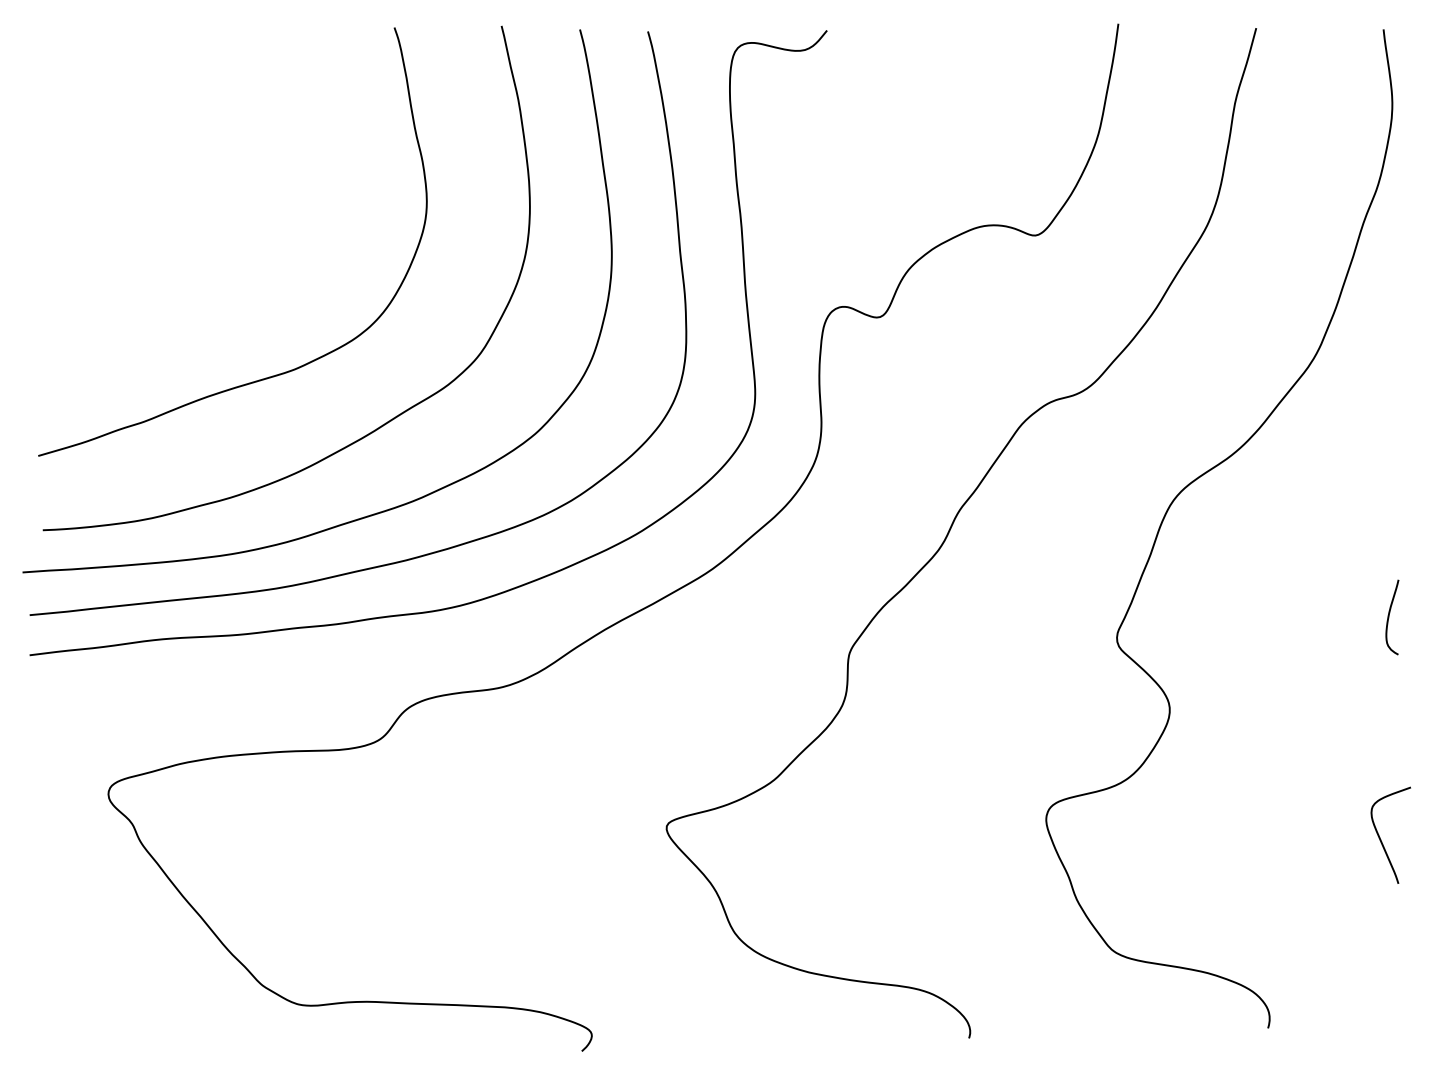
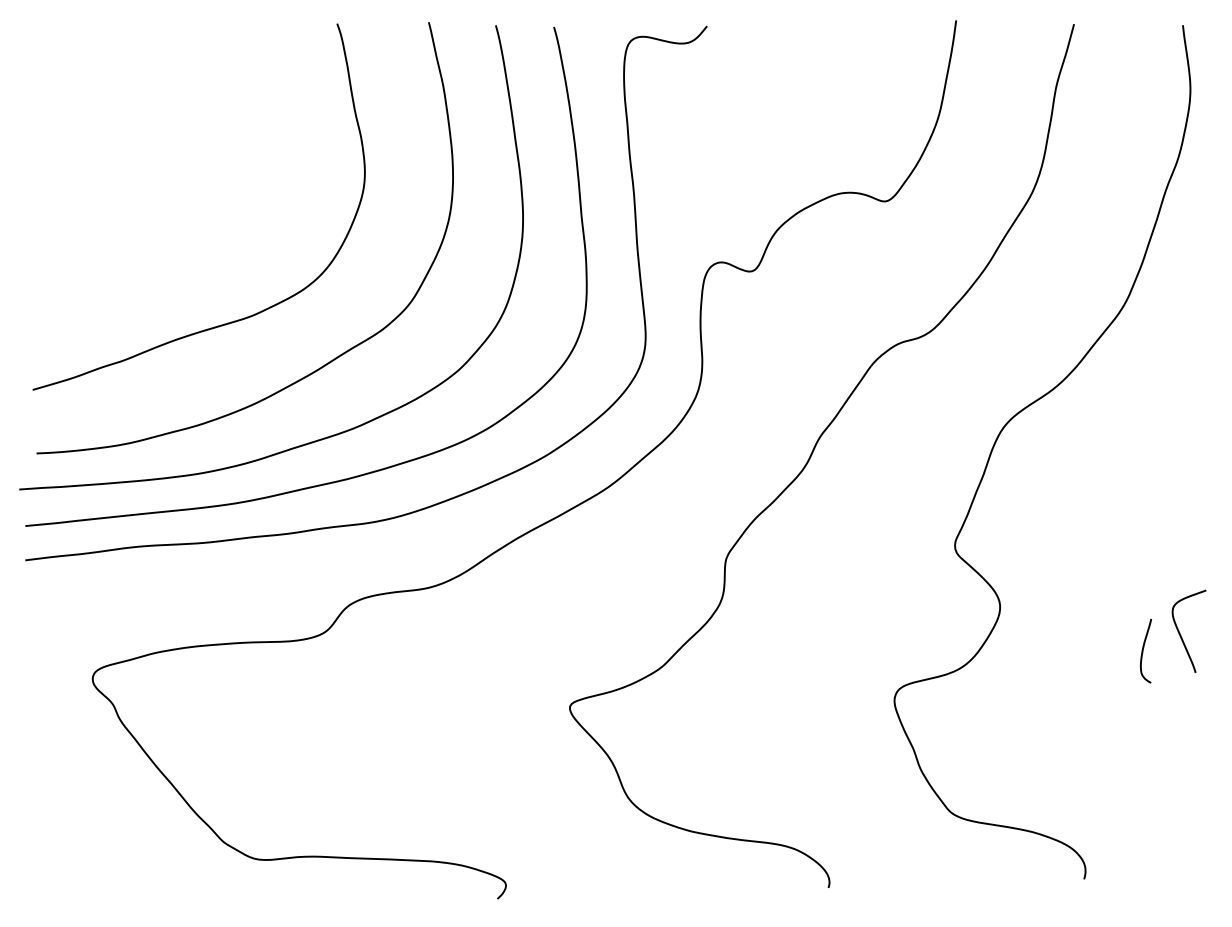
curve: (1389, 617) -> (1143, 651), moved
curve: (1381, 839) -> (1181, 634), moved

